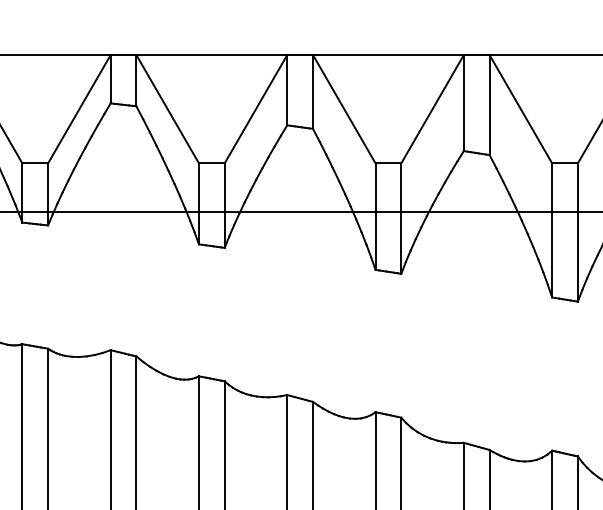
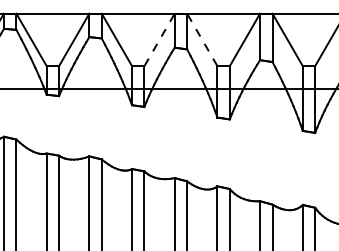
line: (255, 108) -> (159, 39), solid -> dashed
line: (344, 108) -> (202, 39), solid -> dashed

